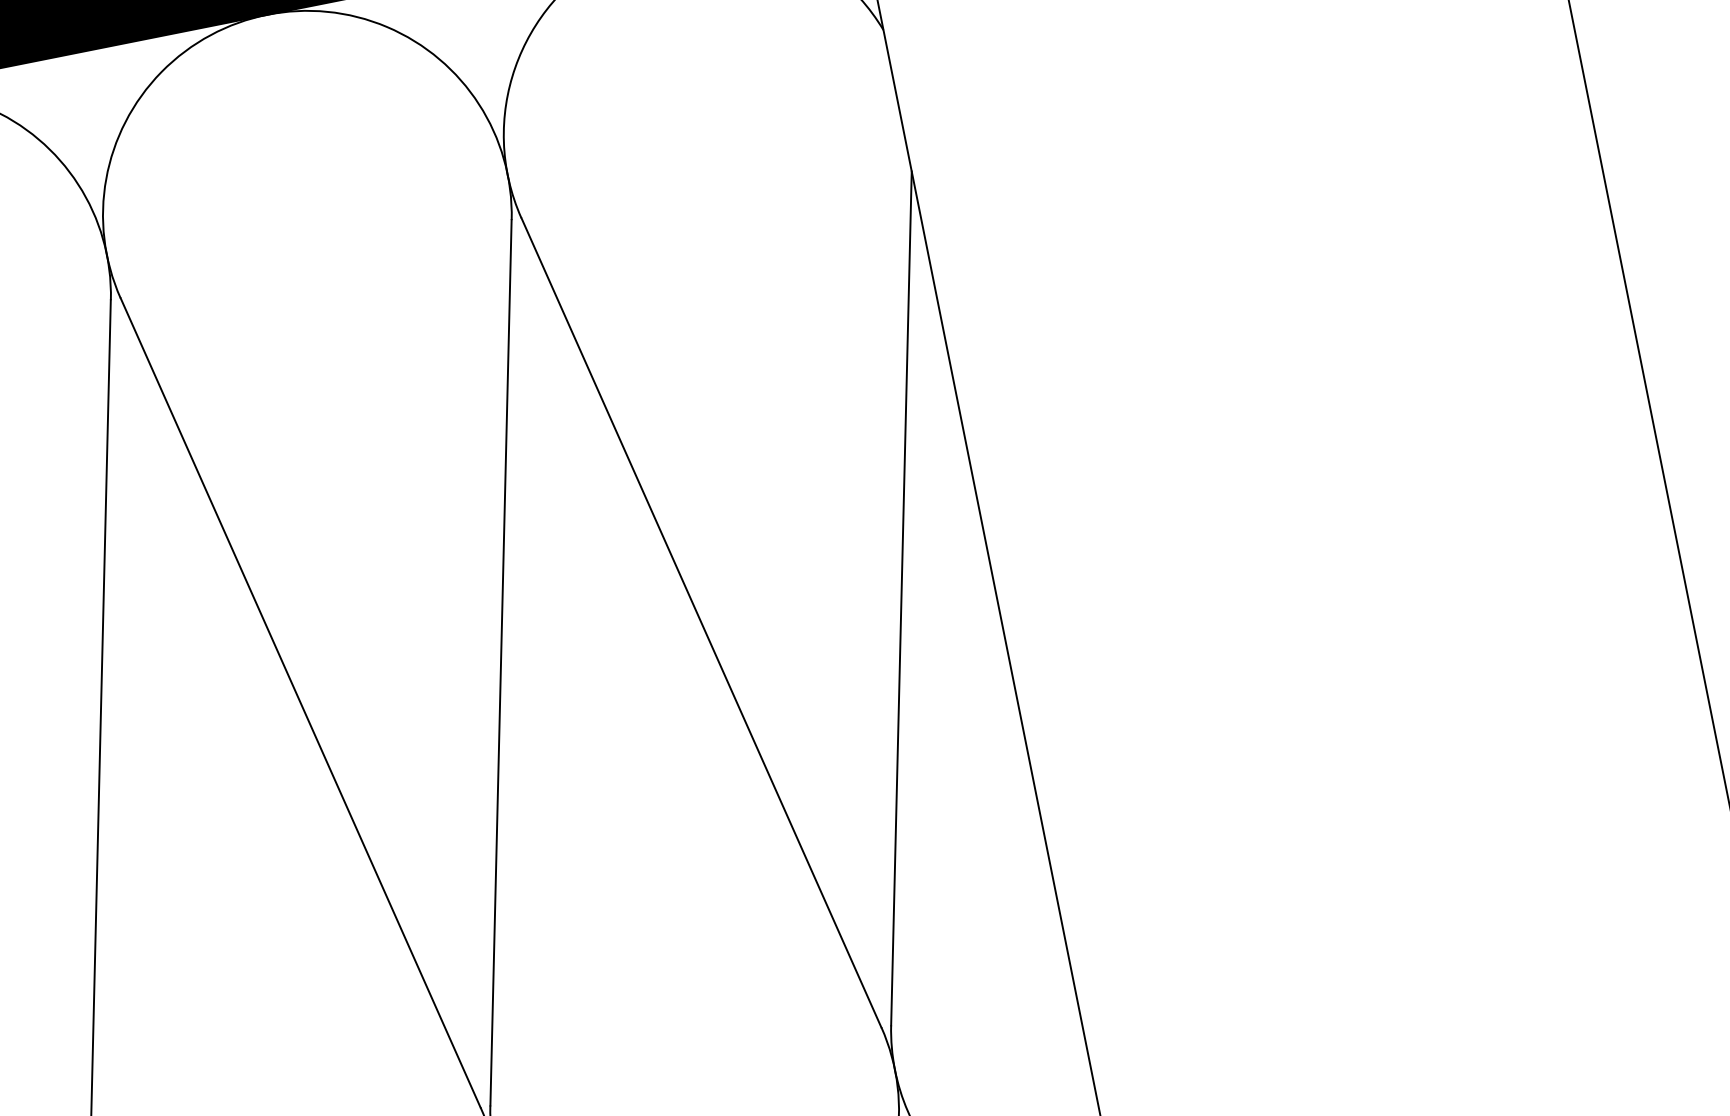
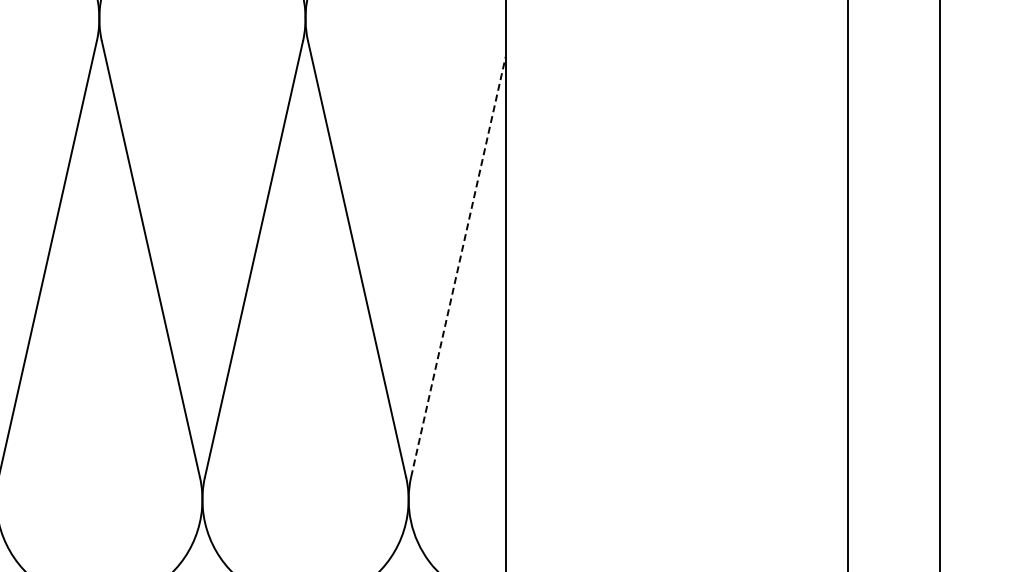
line: (901, 597) -> (458, 266), solid -> dashed

